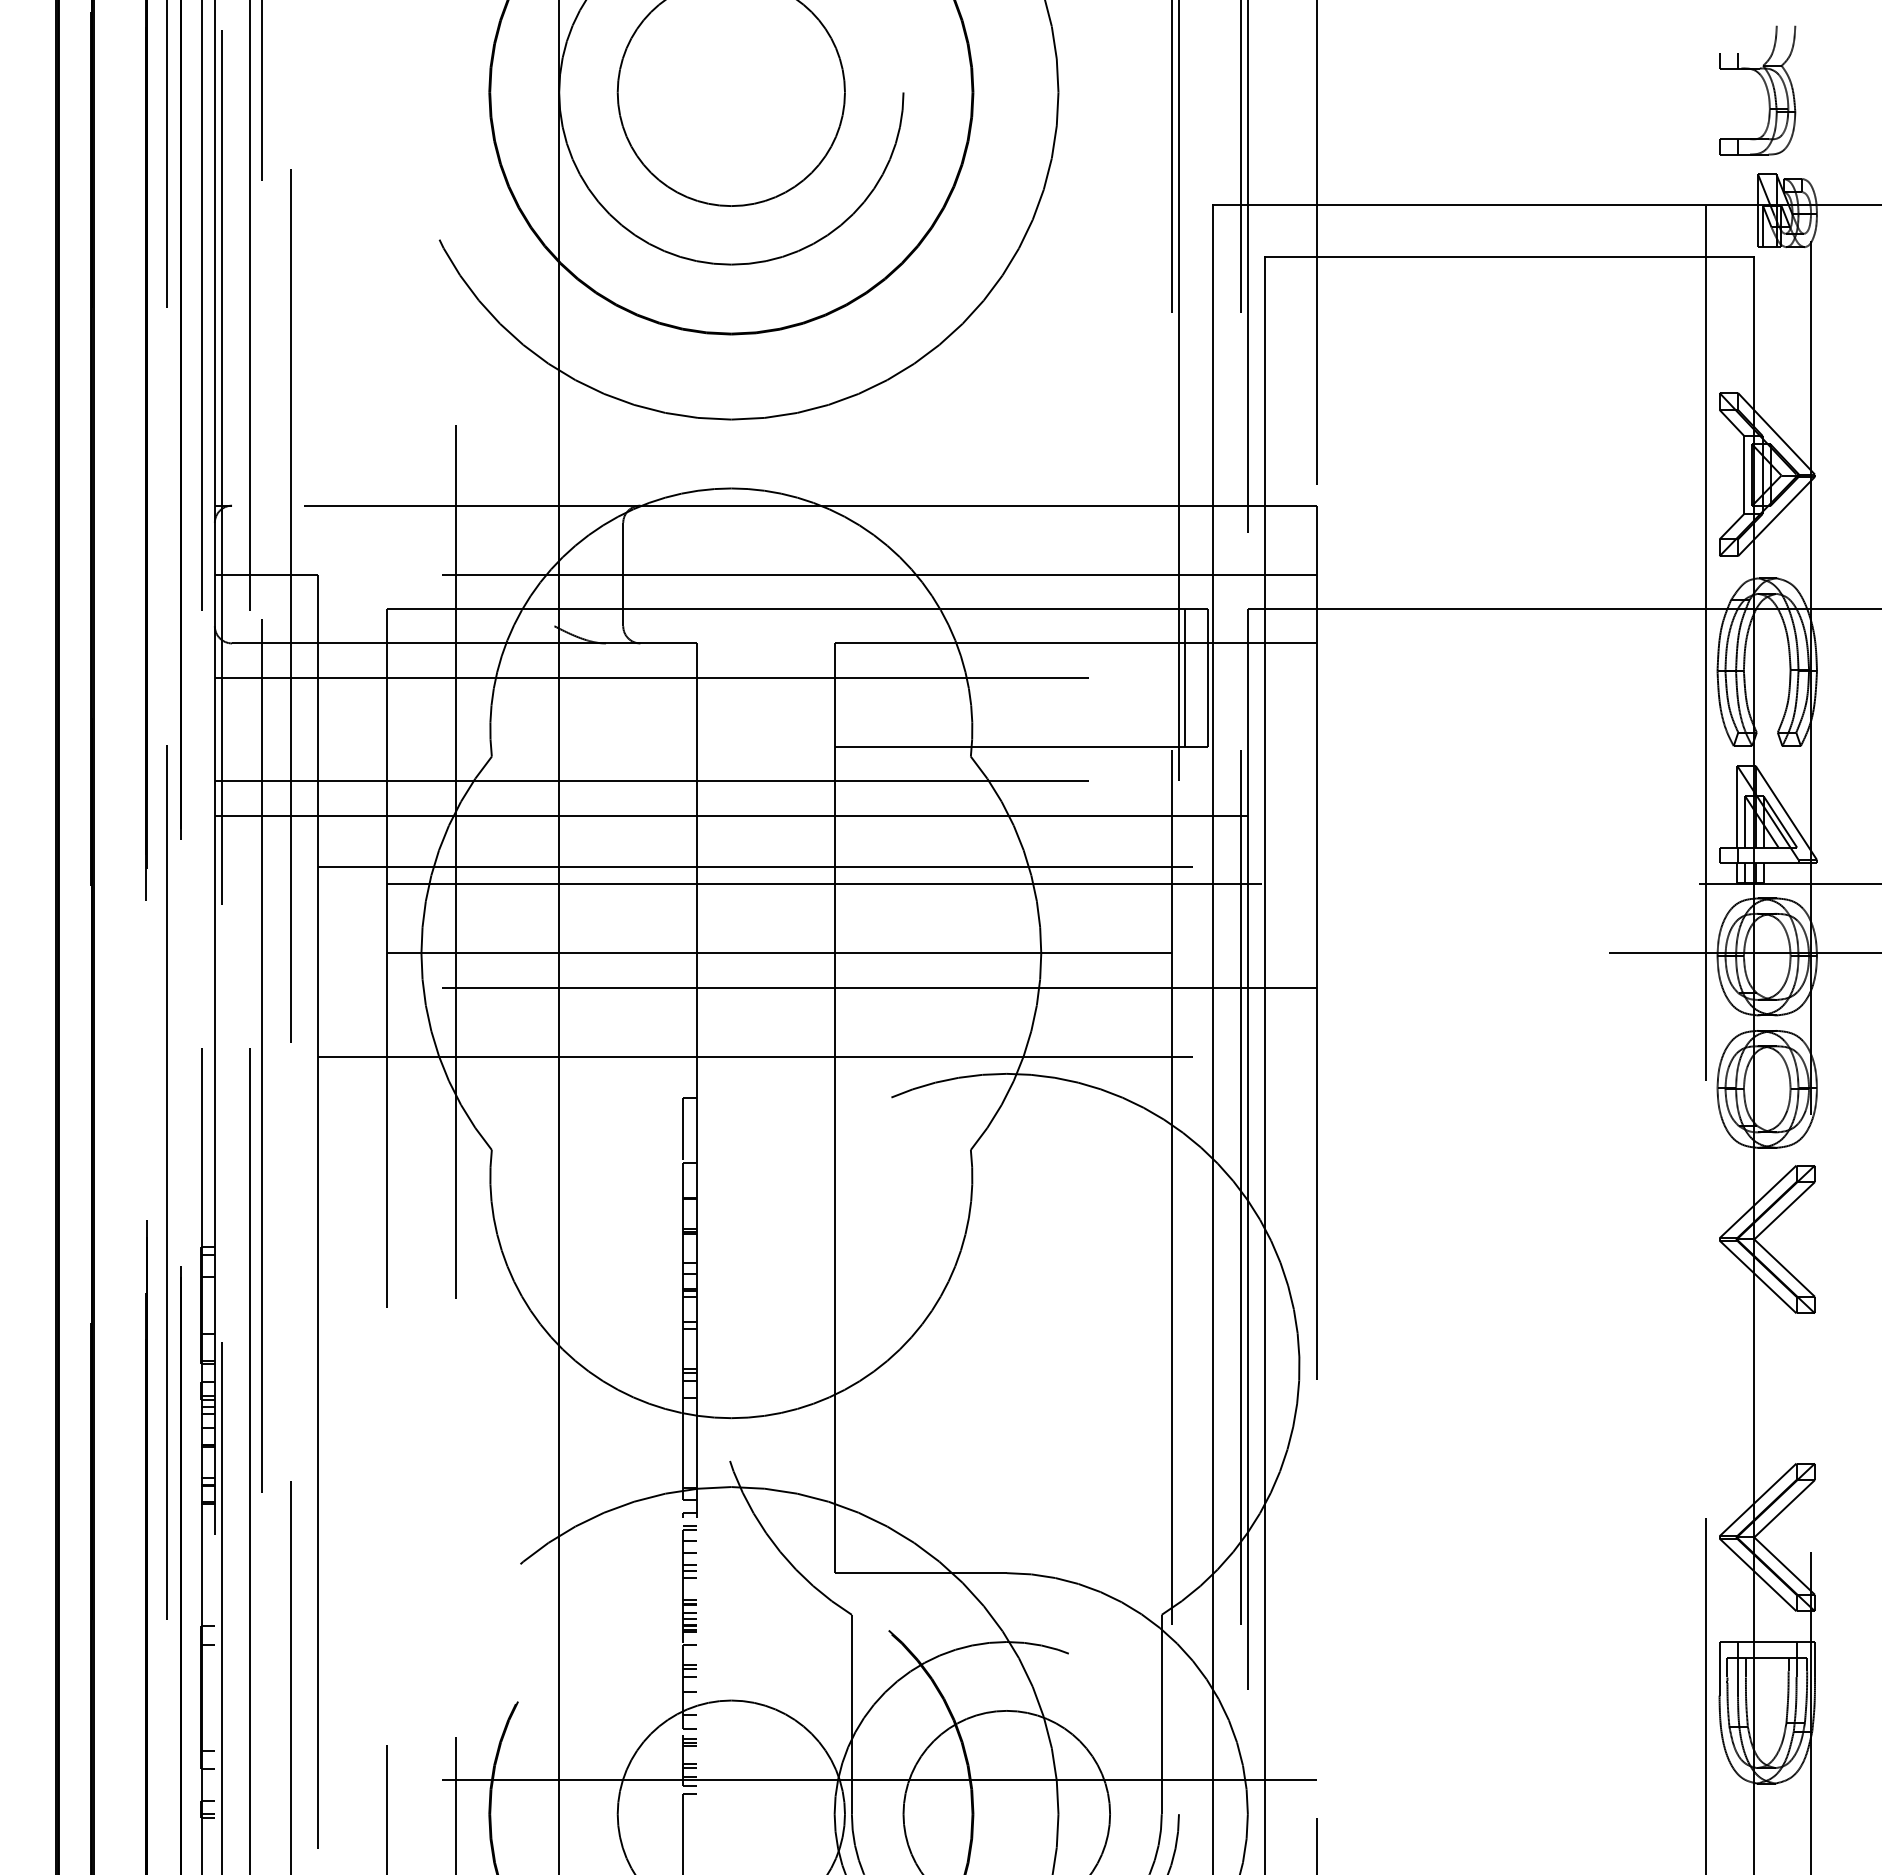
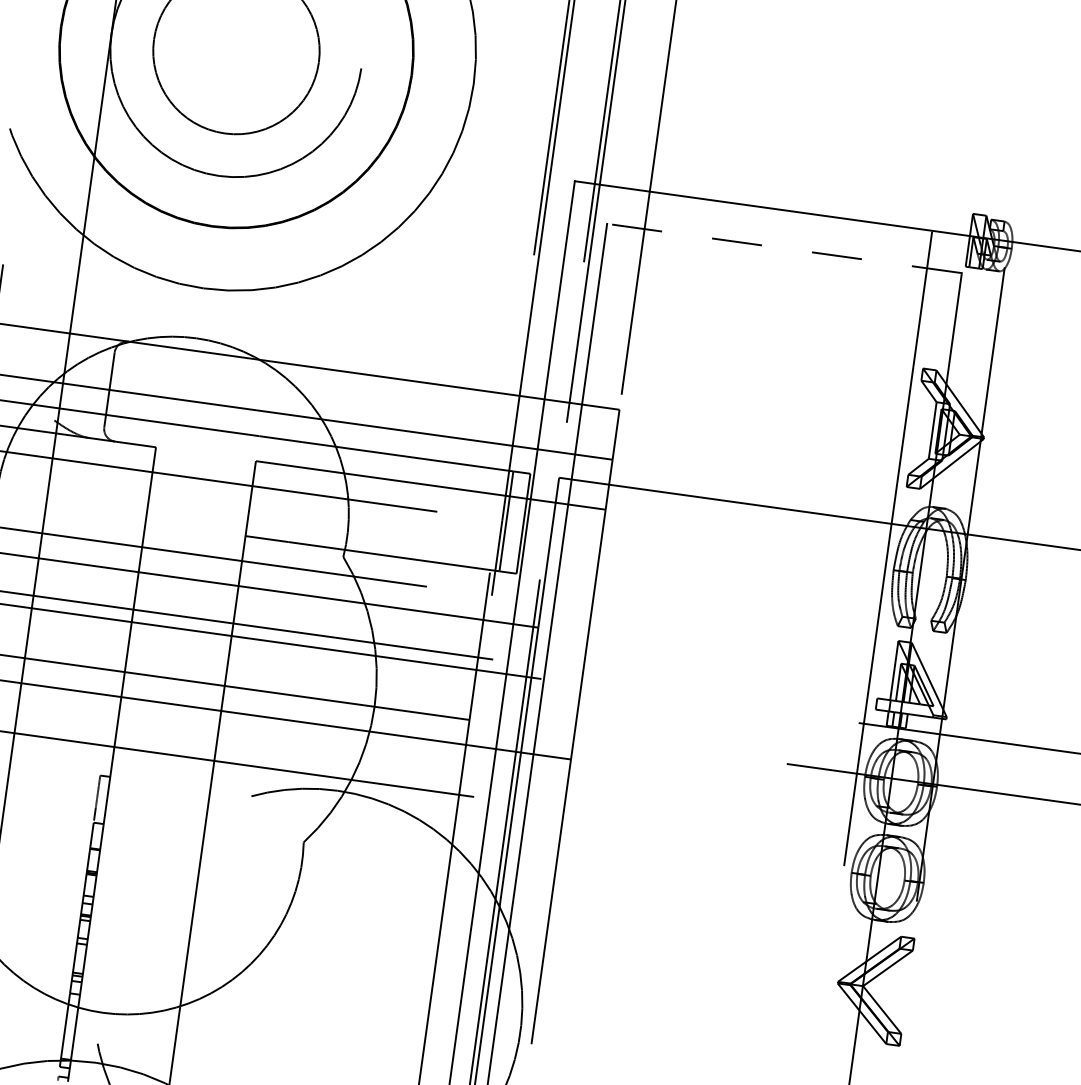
part: (1765, 87) -> (987, 151), removed
line: (1509, 256) -> (784, 248), solid -> dashed

